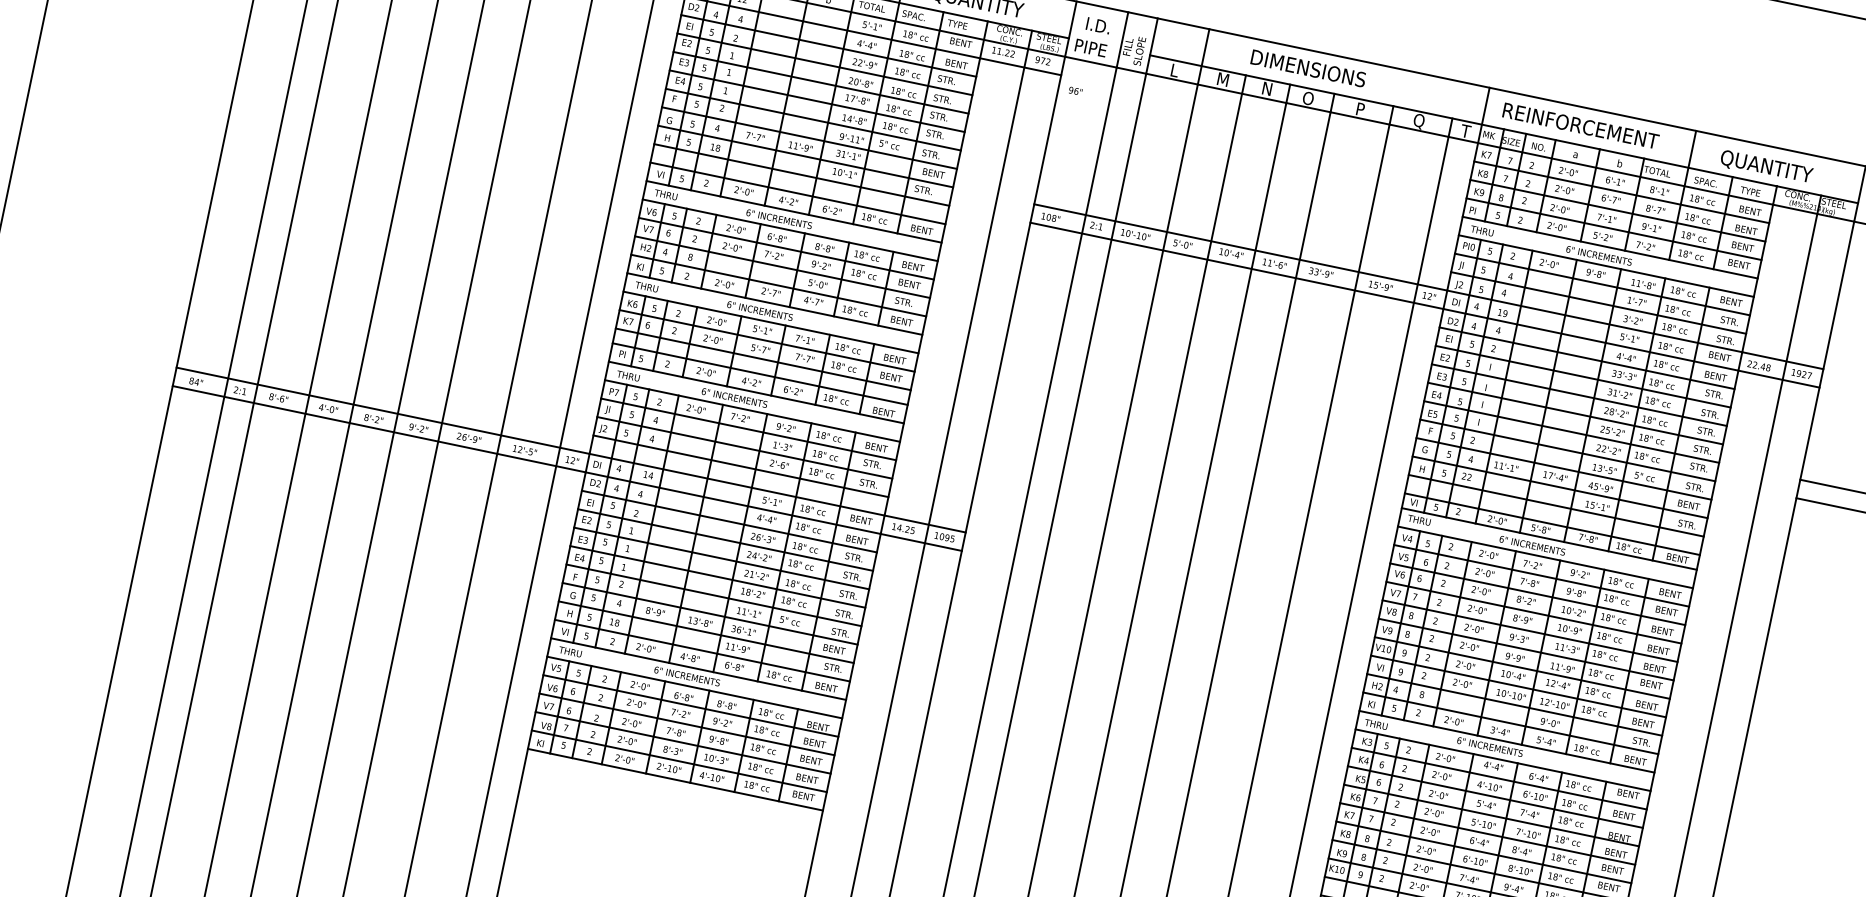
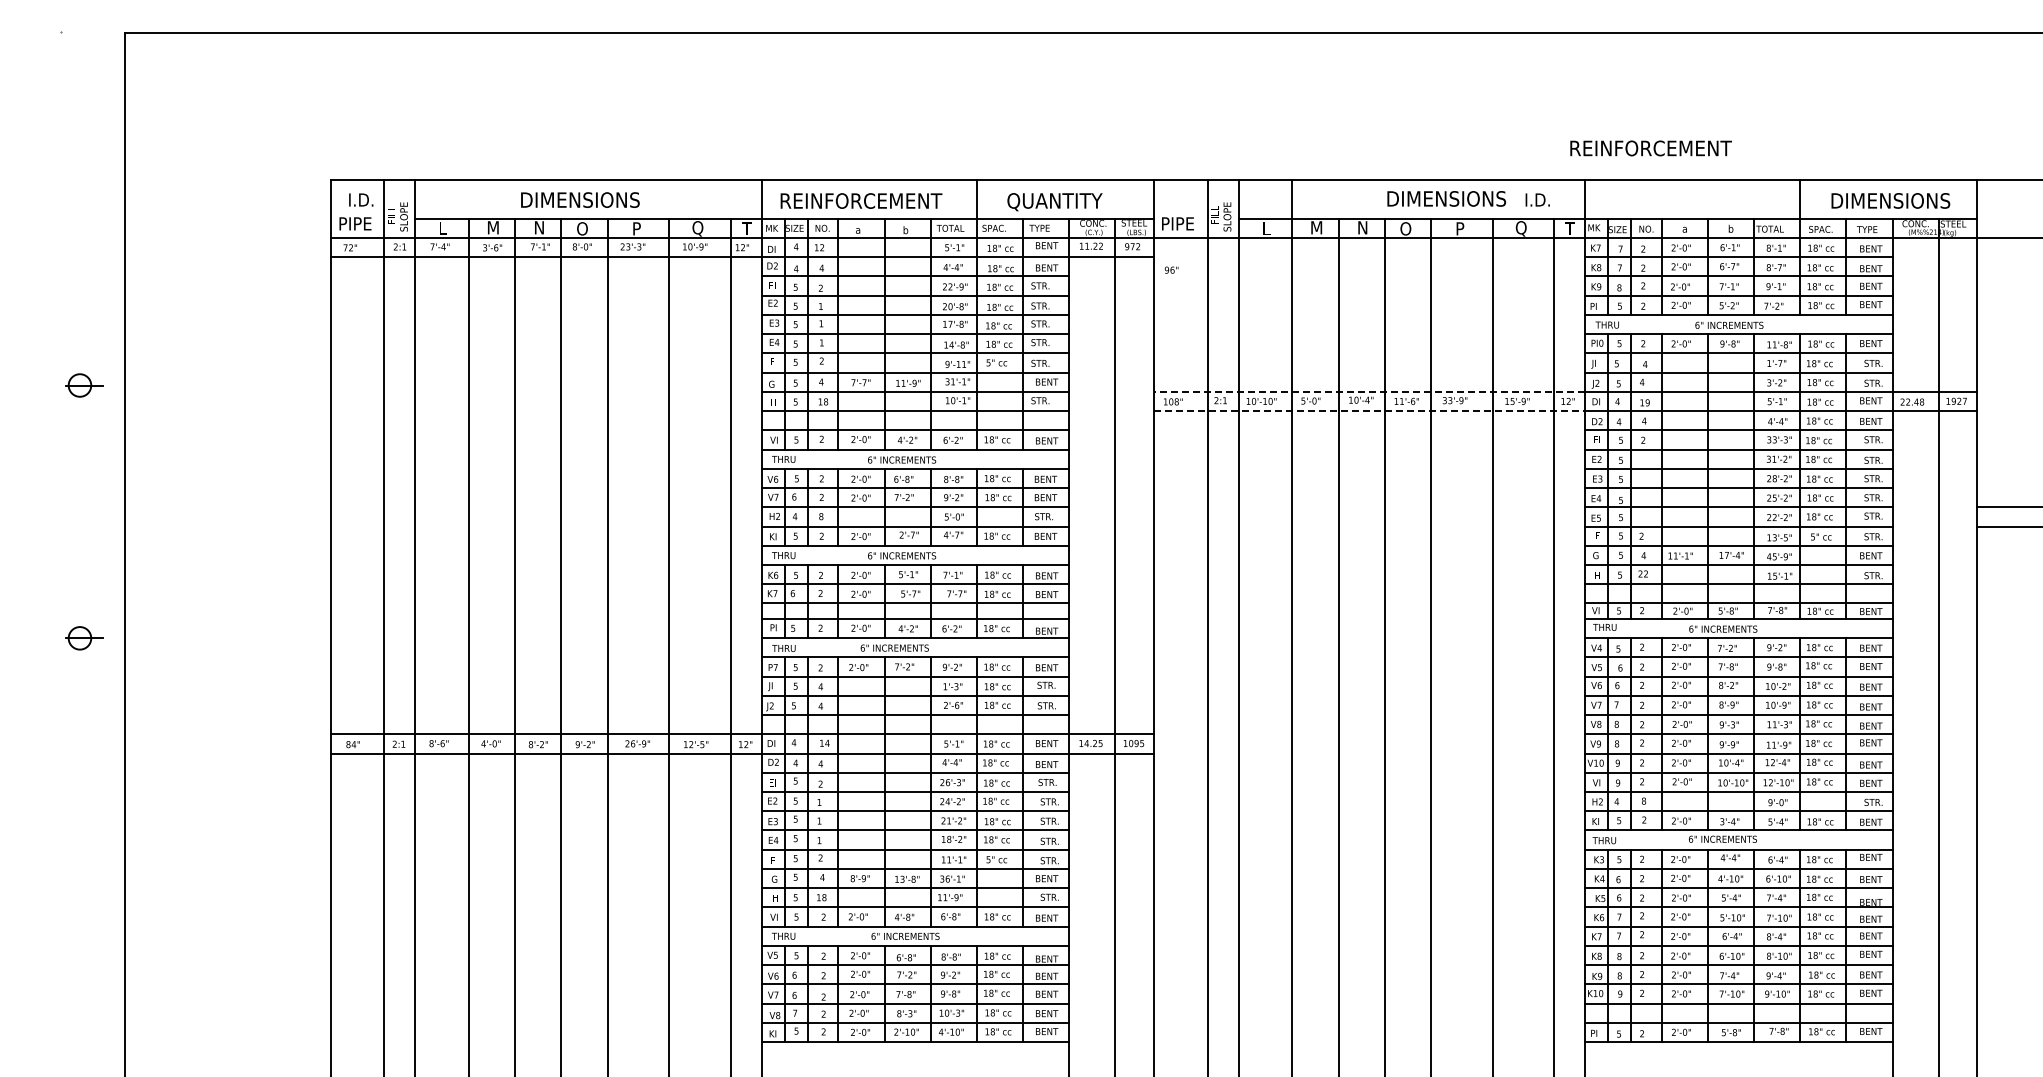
text: (1098, 25) -> (1537, 199), moved
text: (1308, 68) -> (1446, 198), moved
text: (1580, 125) -> (1650, 148), moved
text: (1778, 170) -> (1890, 202), QUANTITY -> DIMENSIONS
line: (1239, 246) -> (1368, 391), solid -> dashed
line: (1236, 266) -> (1369, 411), solid -> dashed

